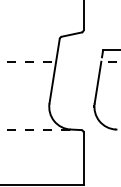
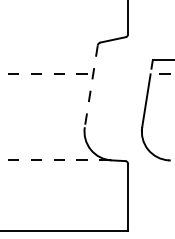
line: (54, 71) -> (91, 86), solid -> dashed

